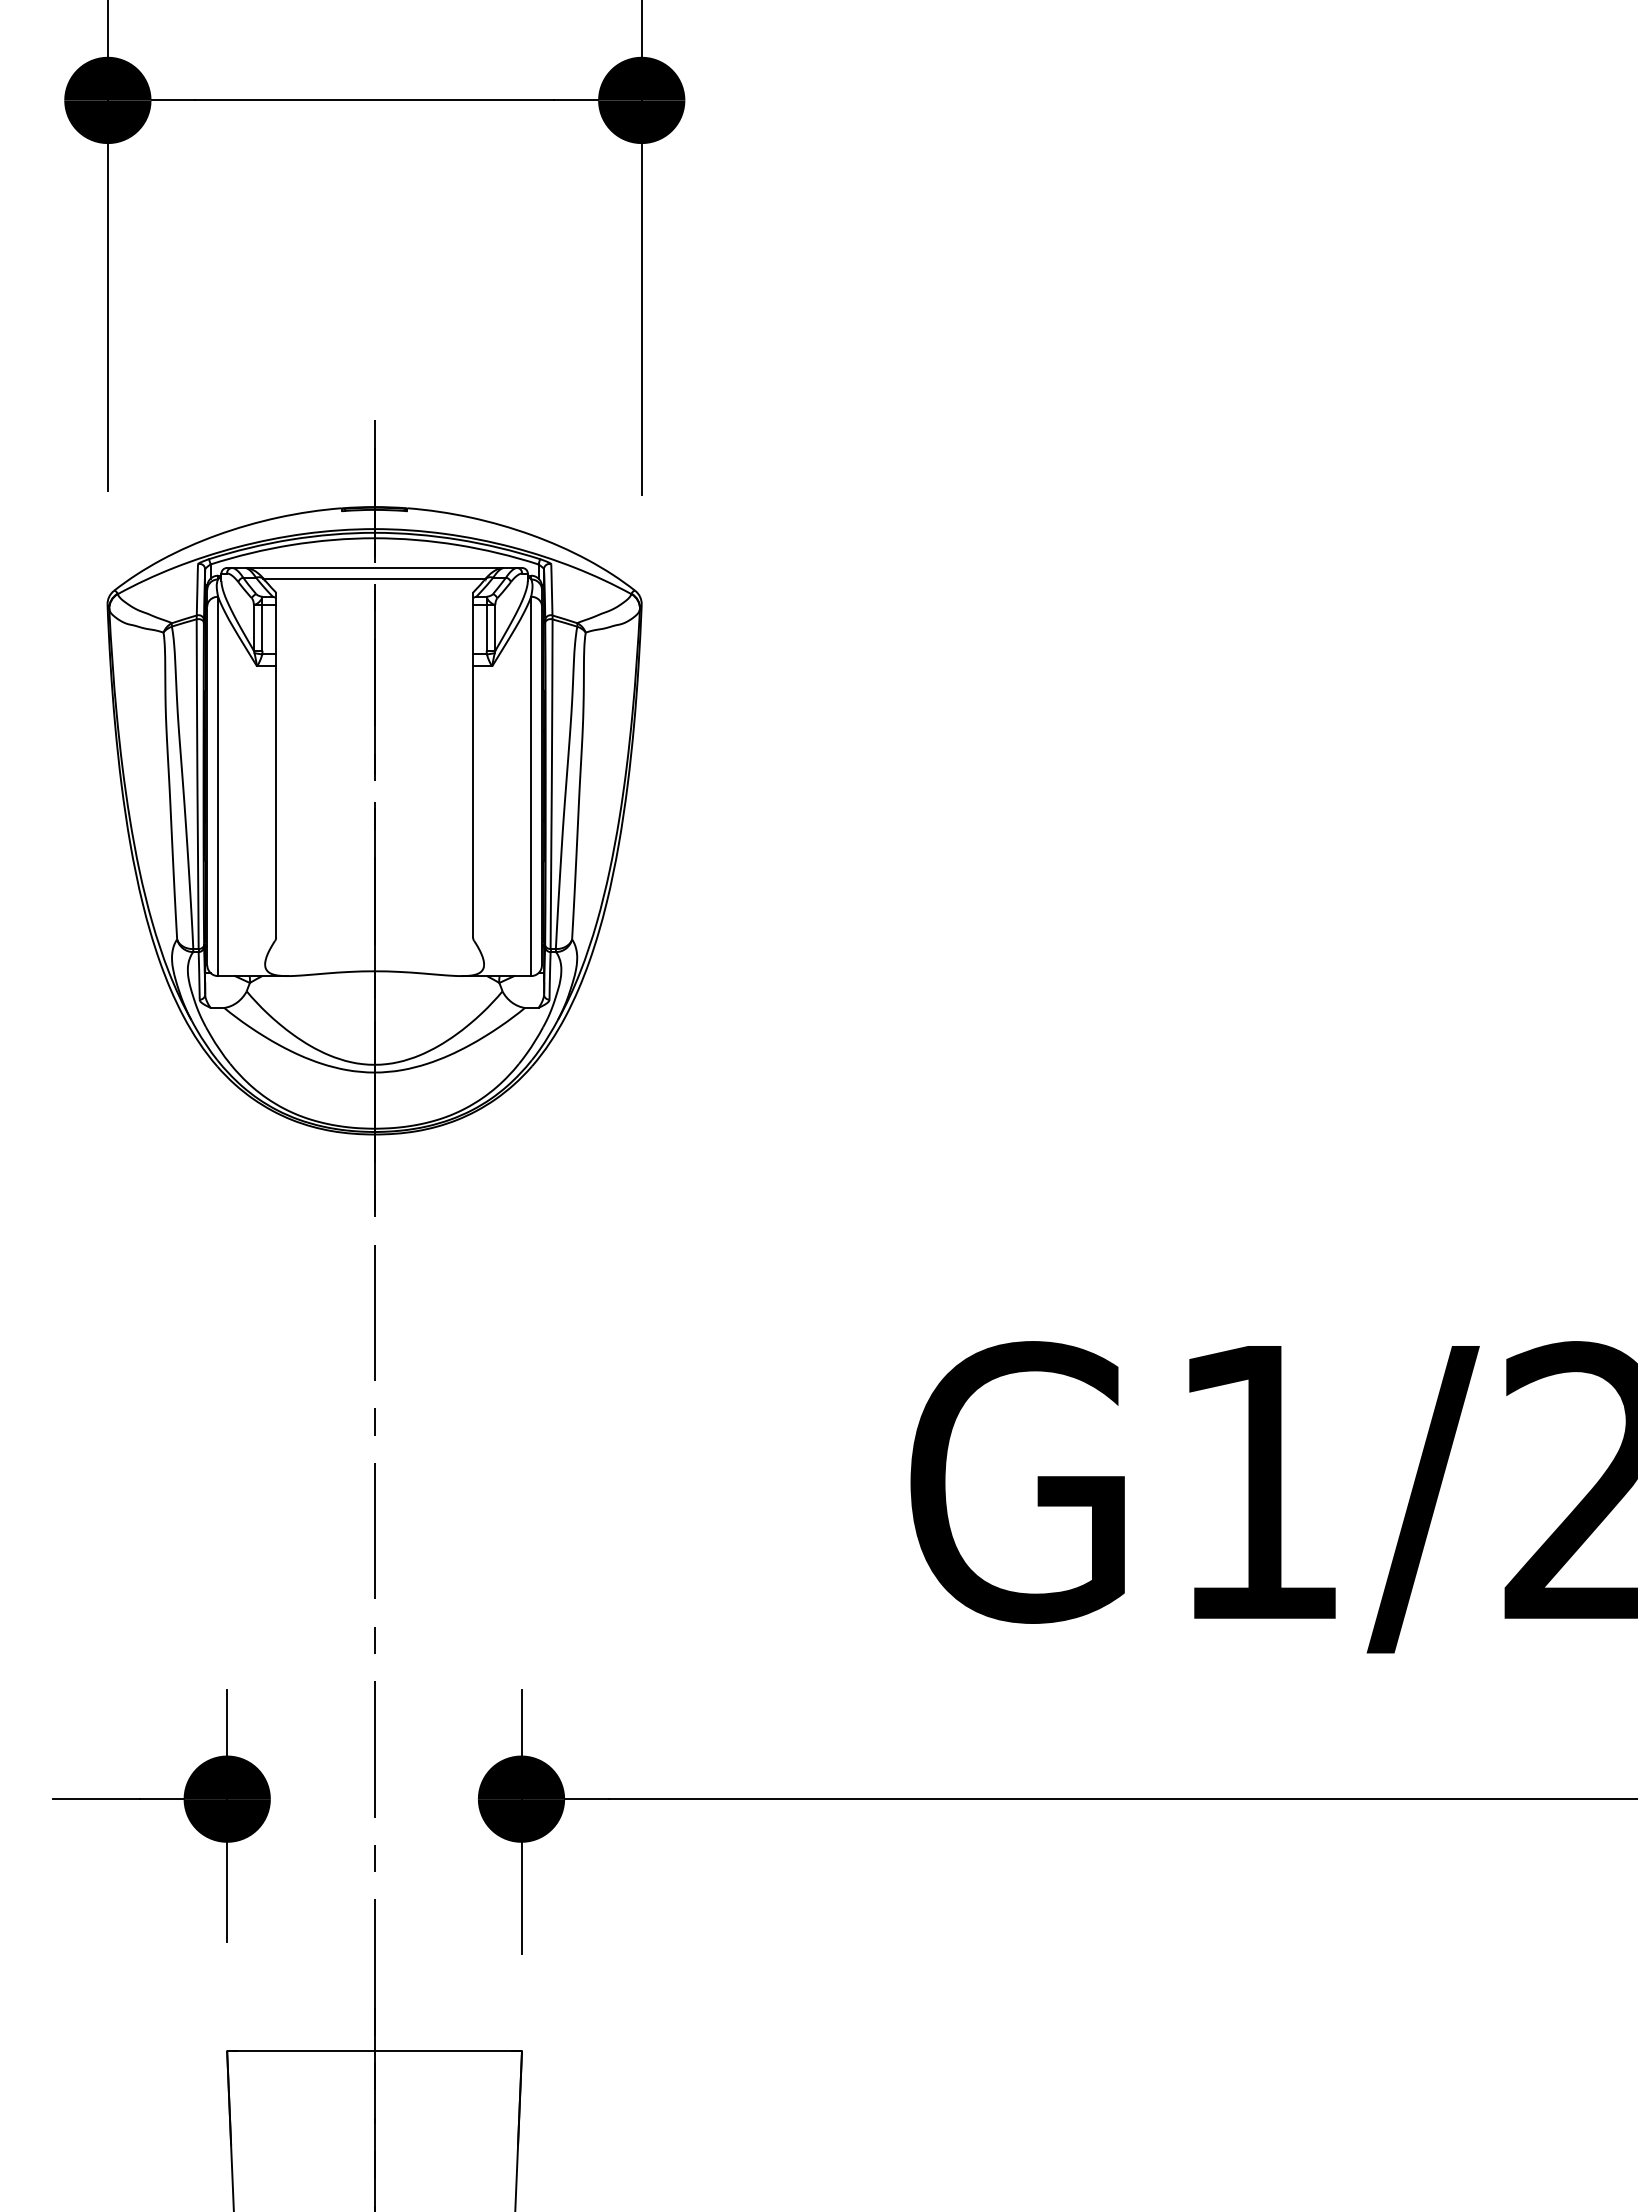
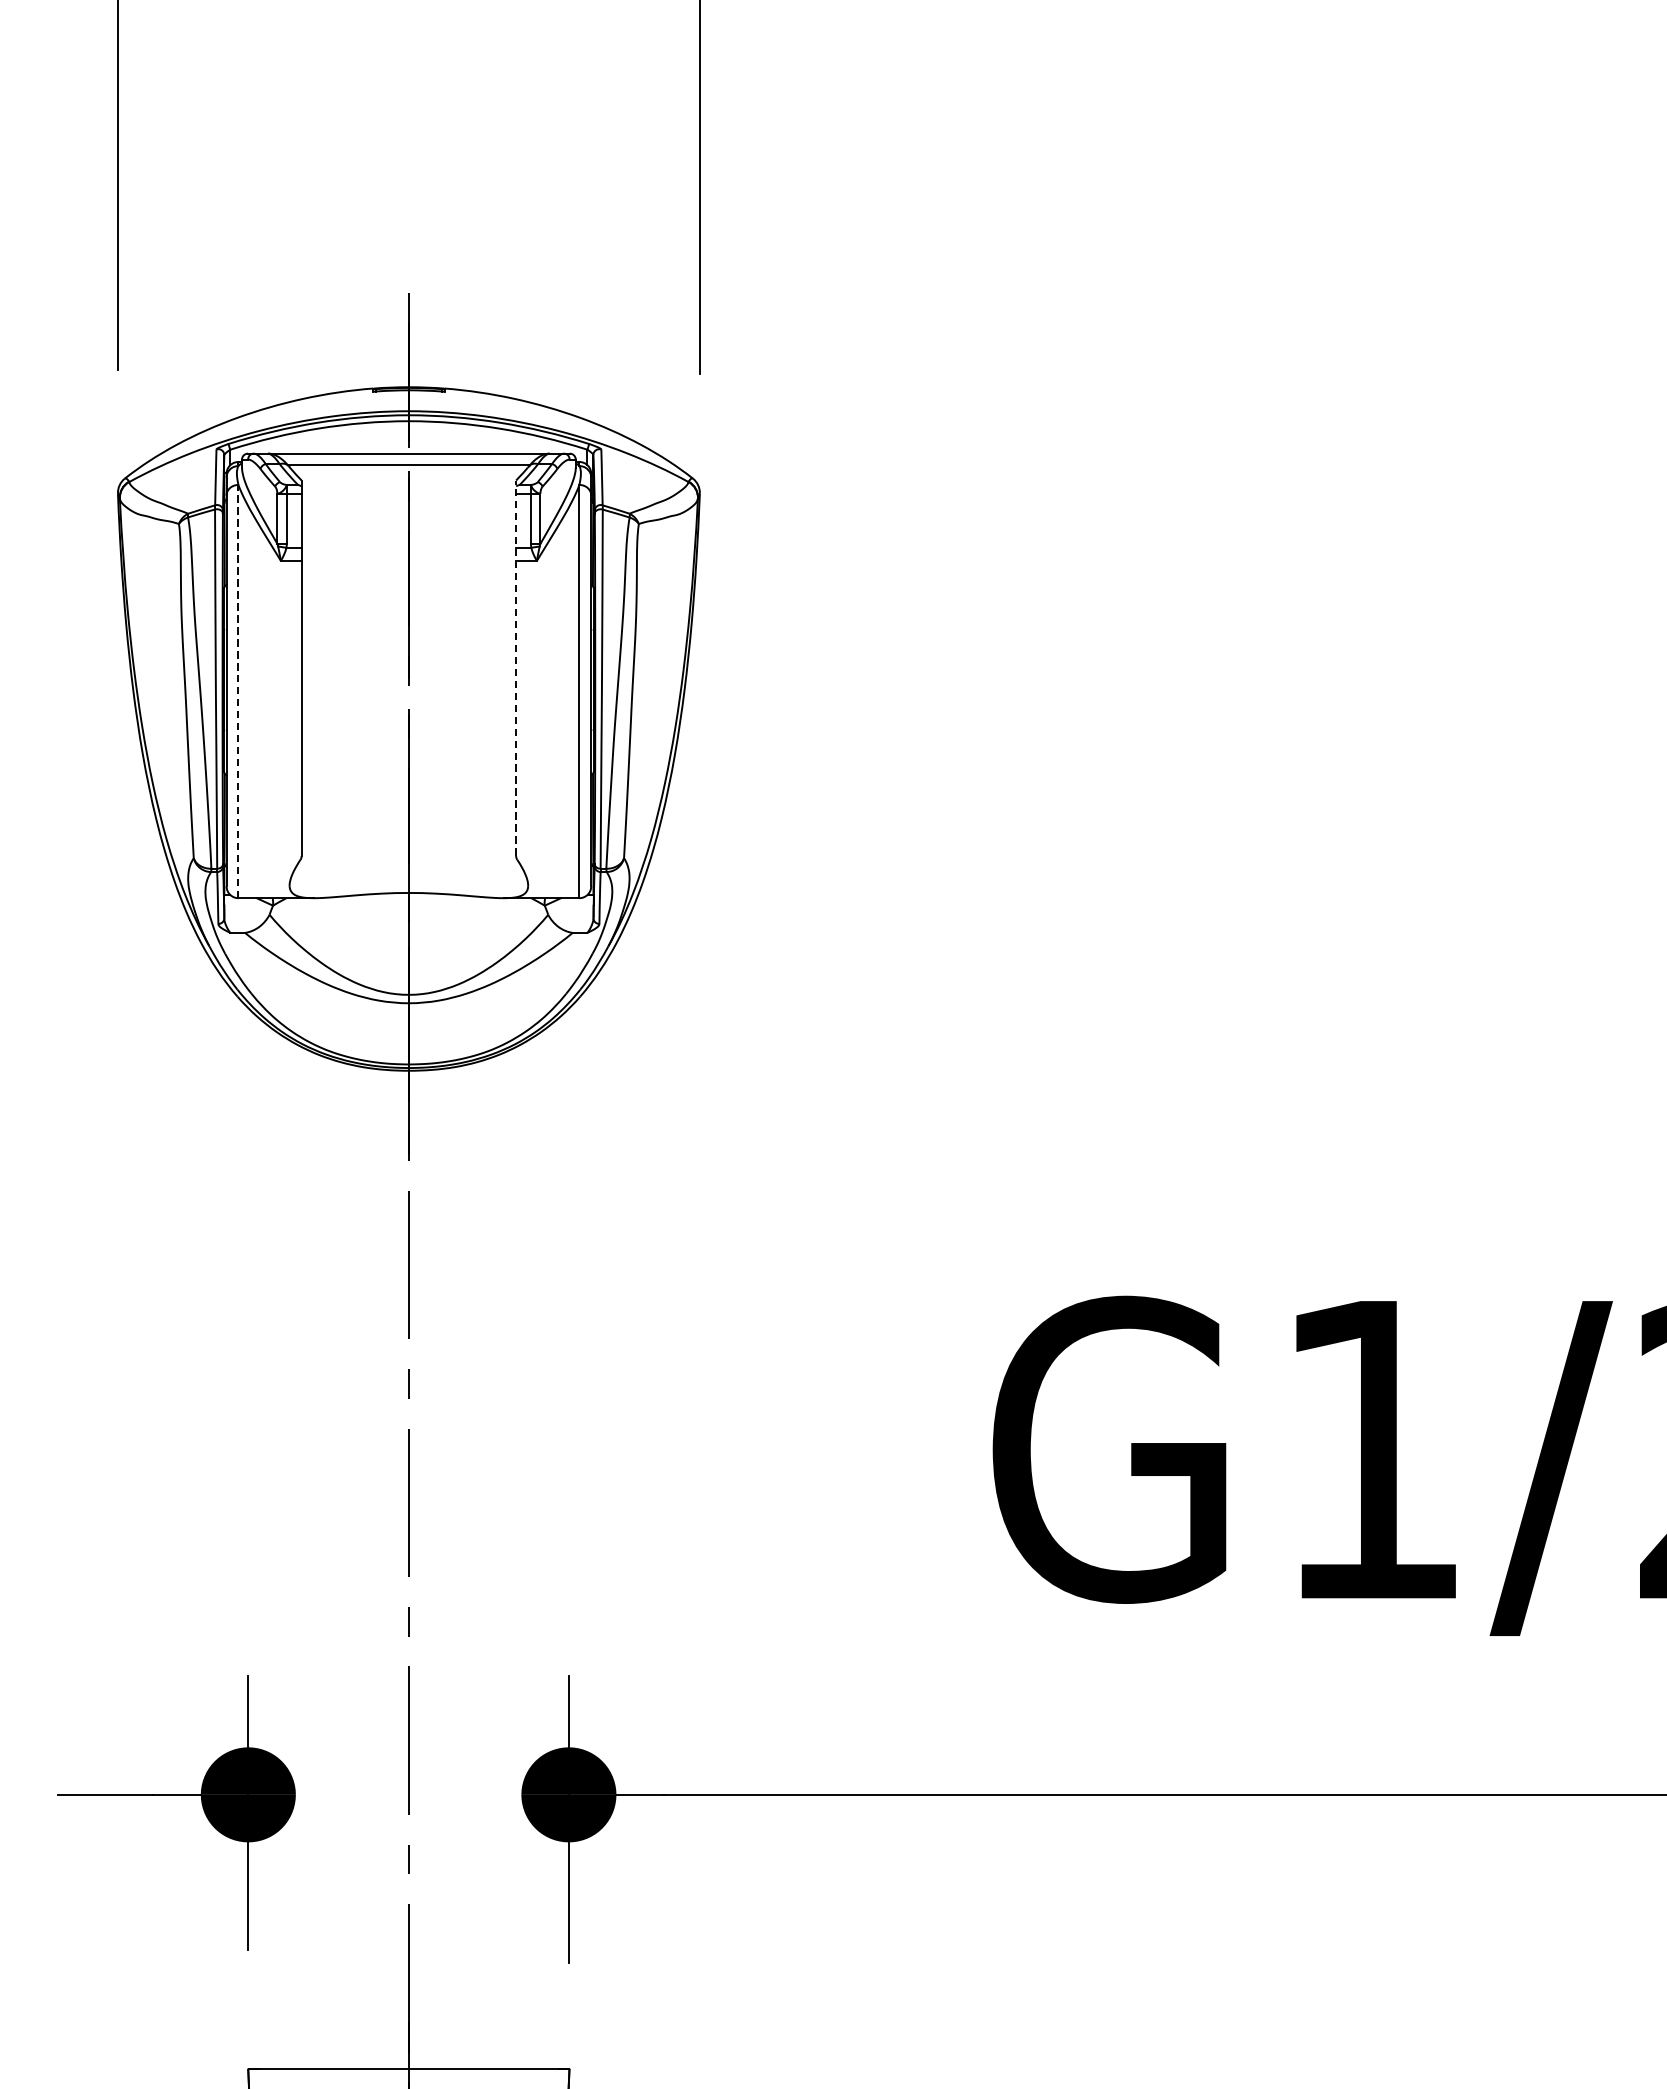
line: (473, 764) -> (516, 667), solid -> dashed
line: (218, 786) -> (238, 691), solid -> dashed

